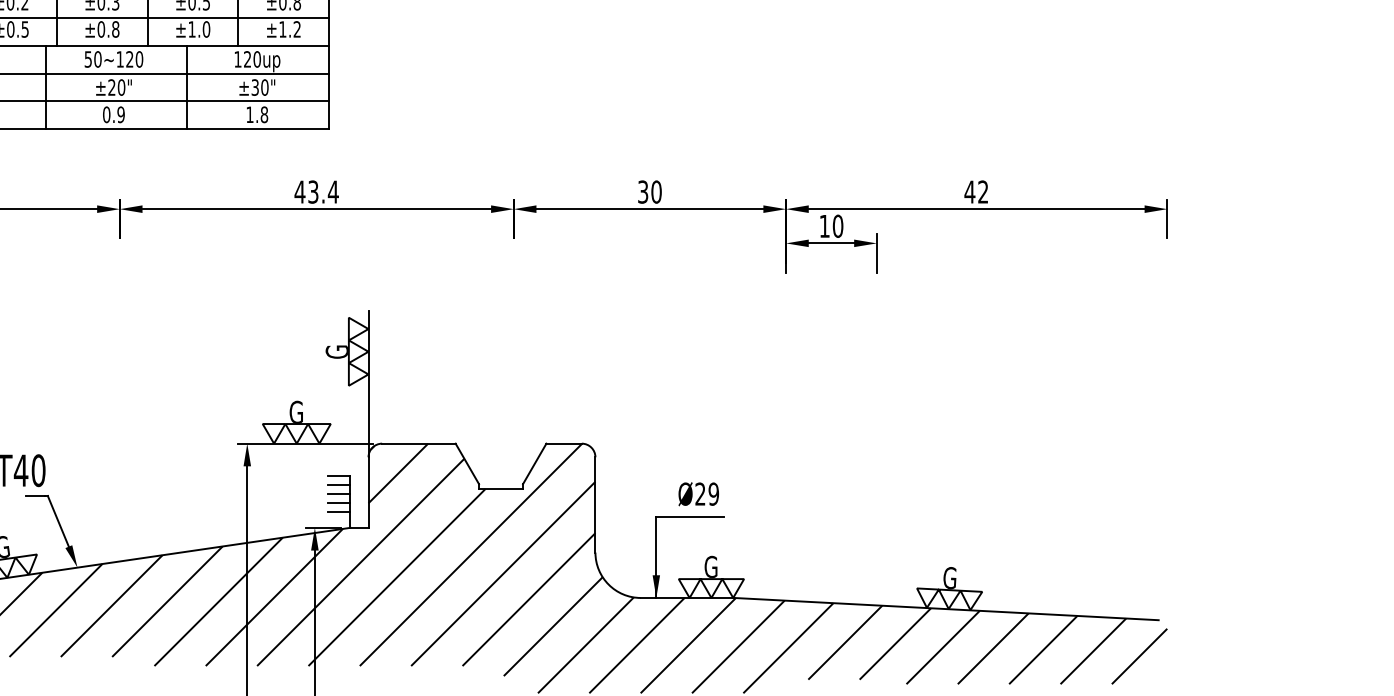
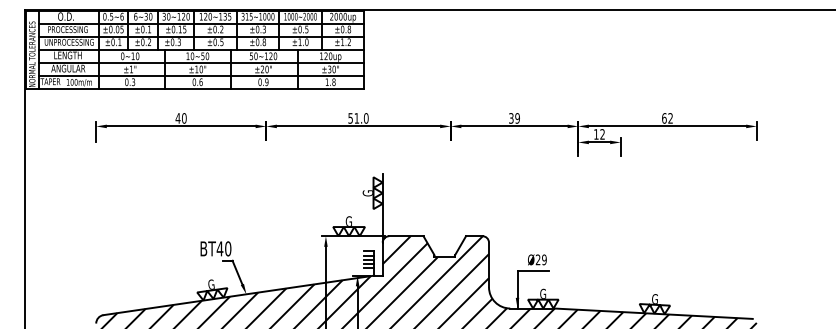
text: (316, 192) -> (358, 118), 43.4 -> 51.0
text: (656, 192) -> (517, 118), 30 -> 39
text: (968, 192) -> (663, 118), 42 -> 62
text: (837, 226) -> (602, 134), 10 -> 12

